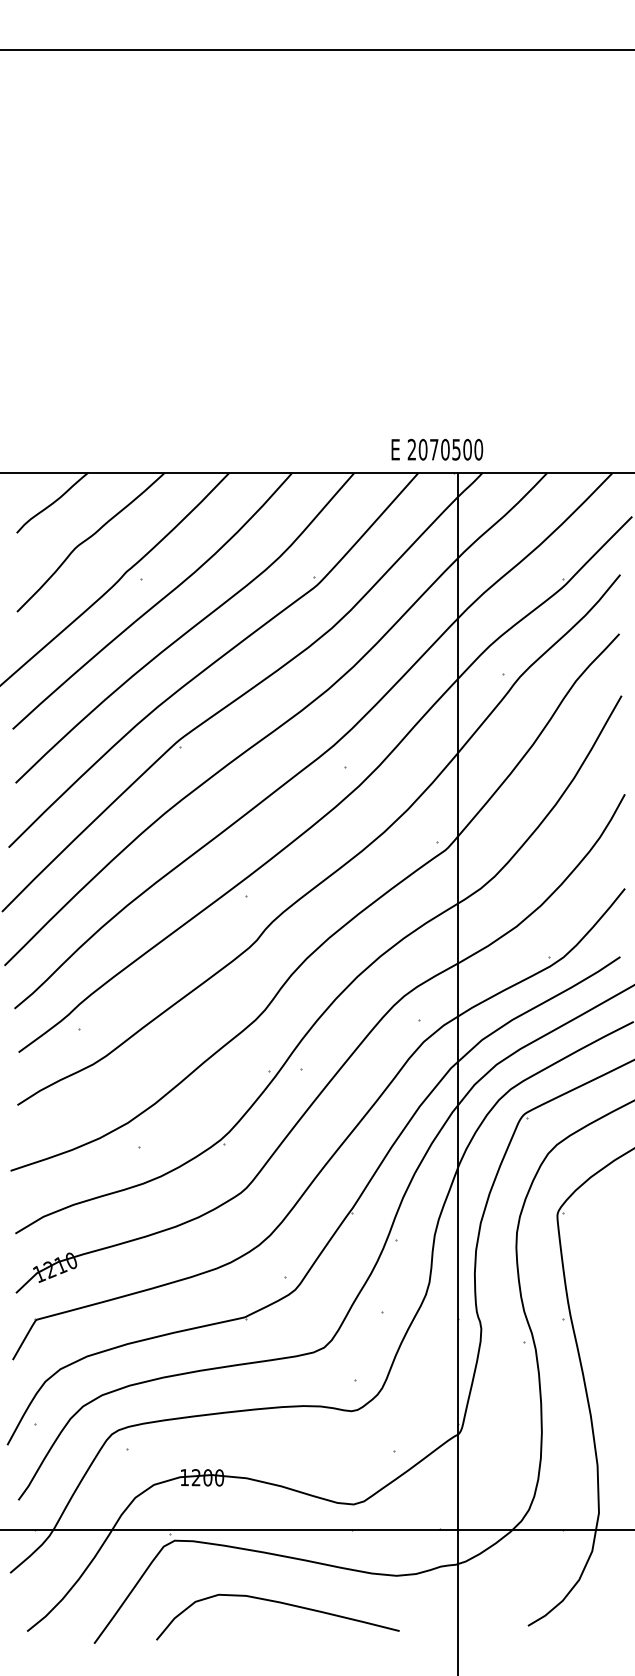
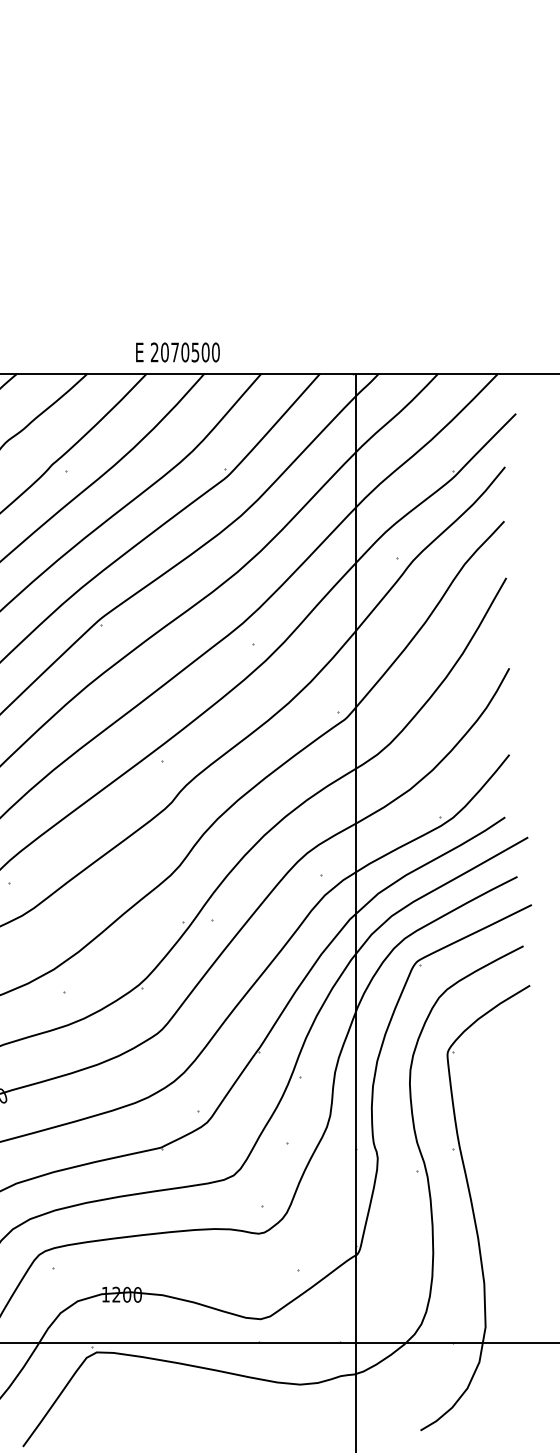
text: (437, 449) -> (178, 352), moved
curve: (278, 1603) -> (191, 1409), removed

